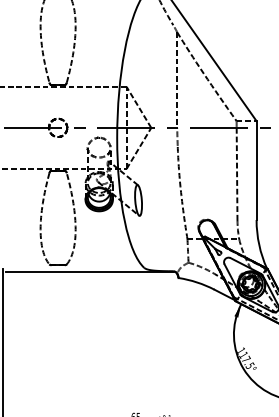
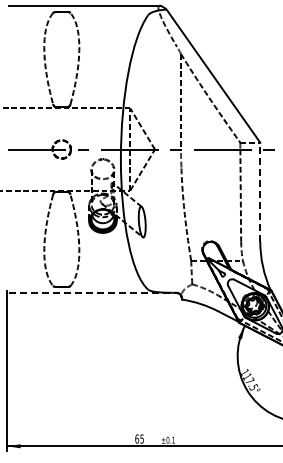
line: (256, 169) -> (260, 191), solid -> dashed
line: (89, 271) -> (93, 293), solid -> dashed

